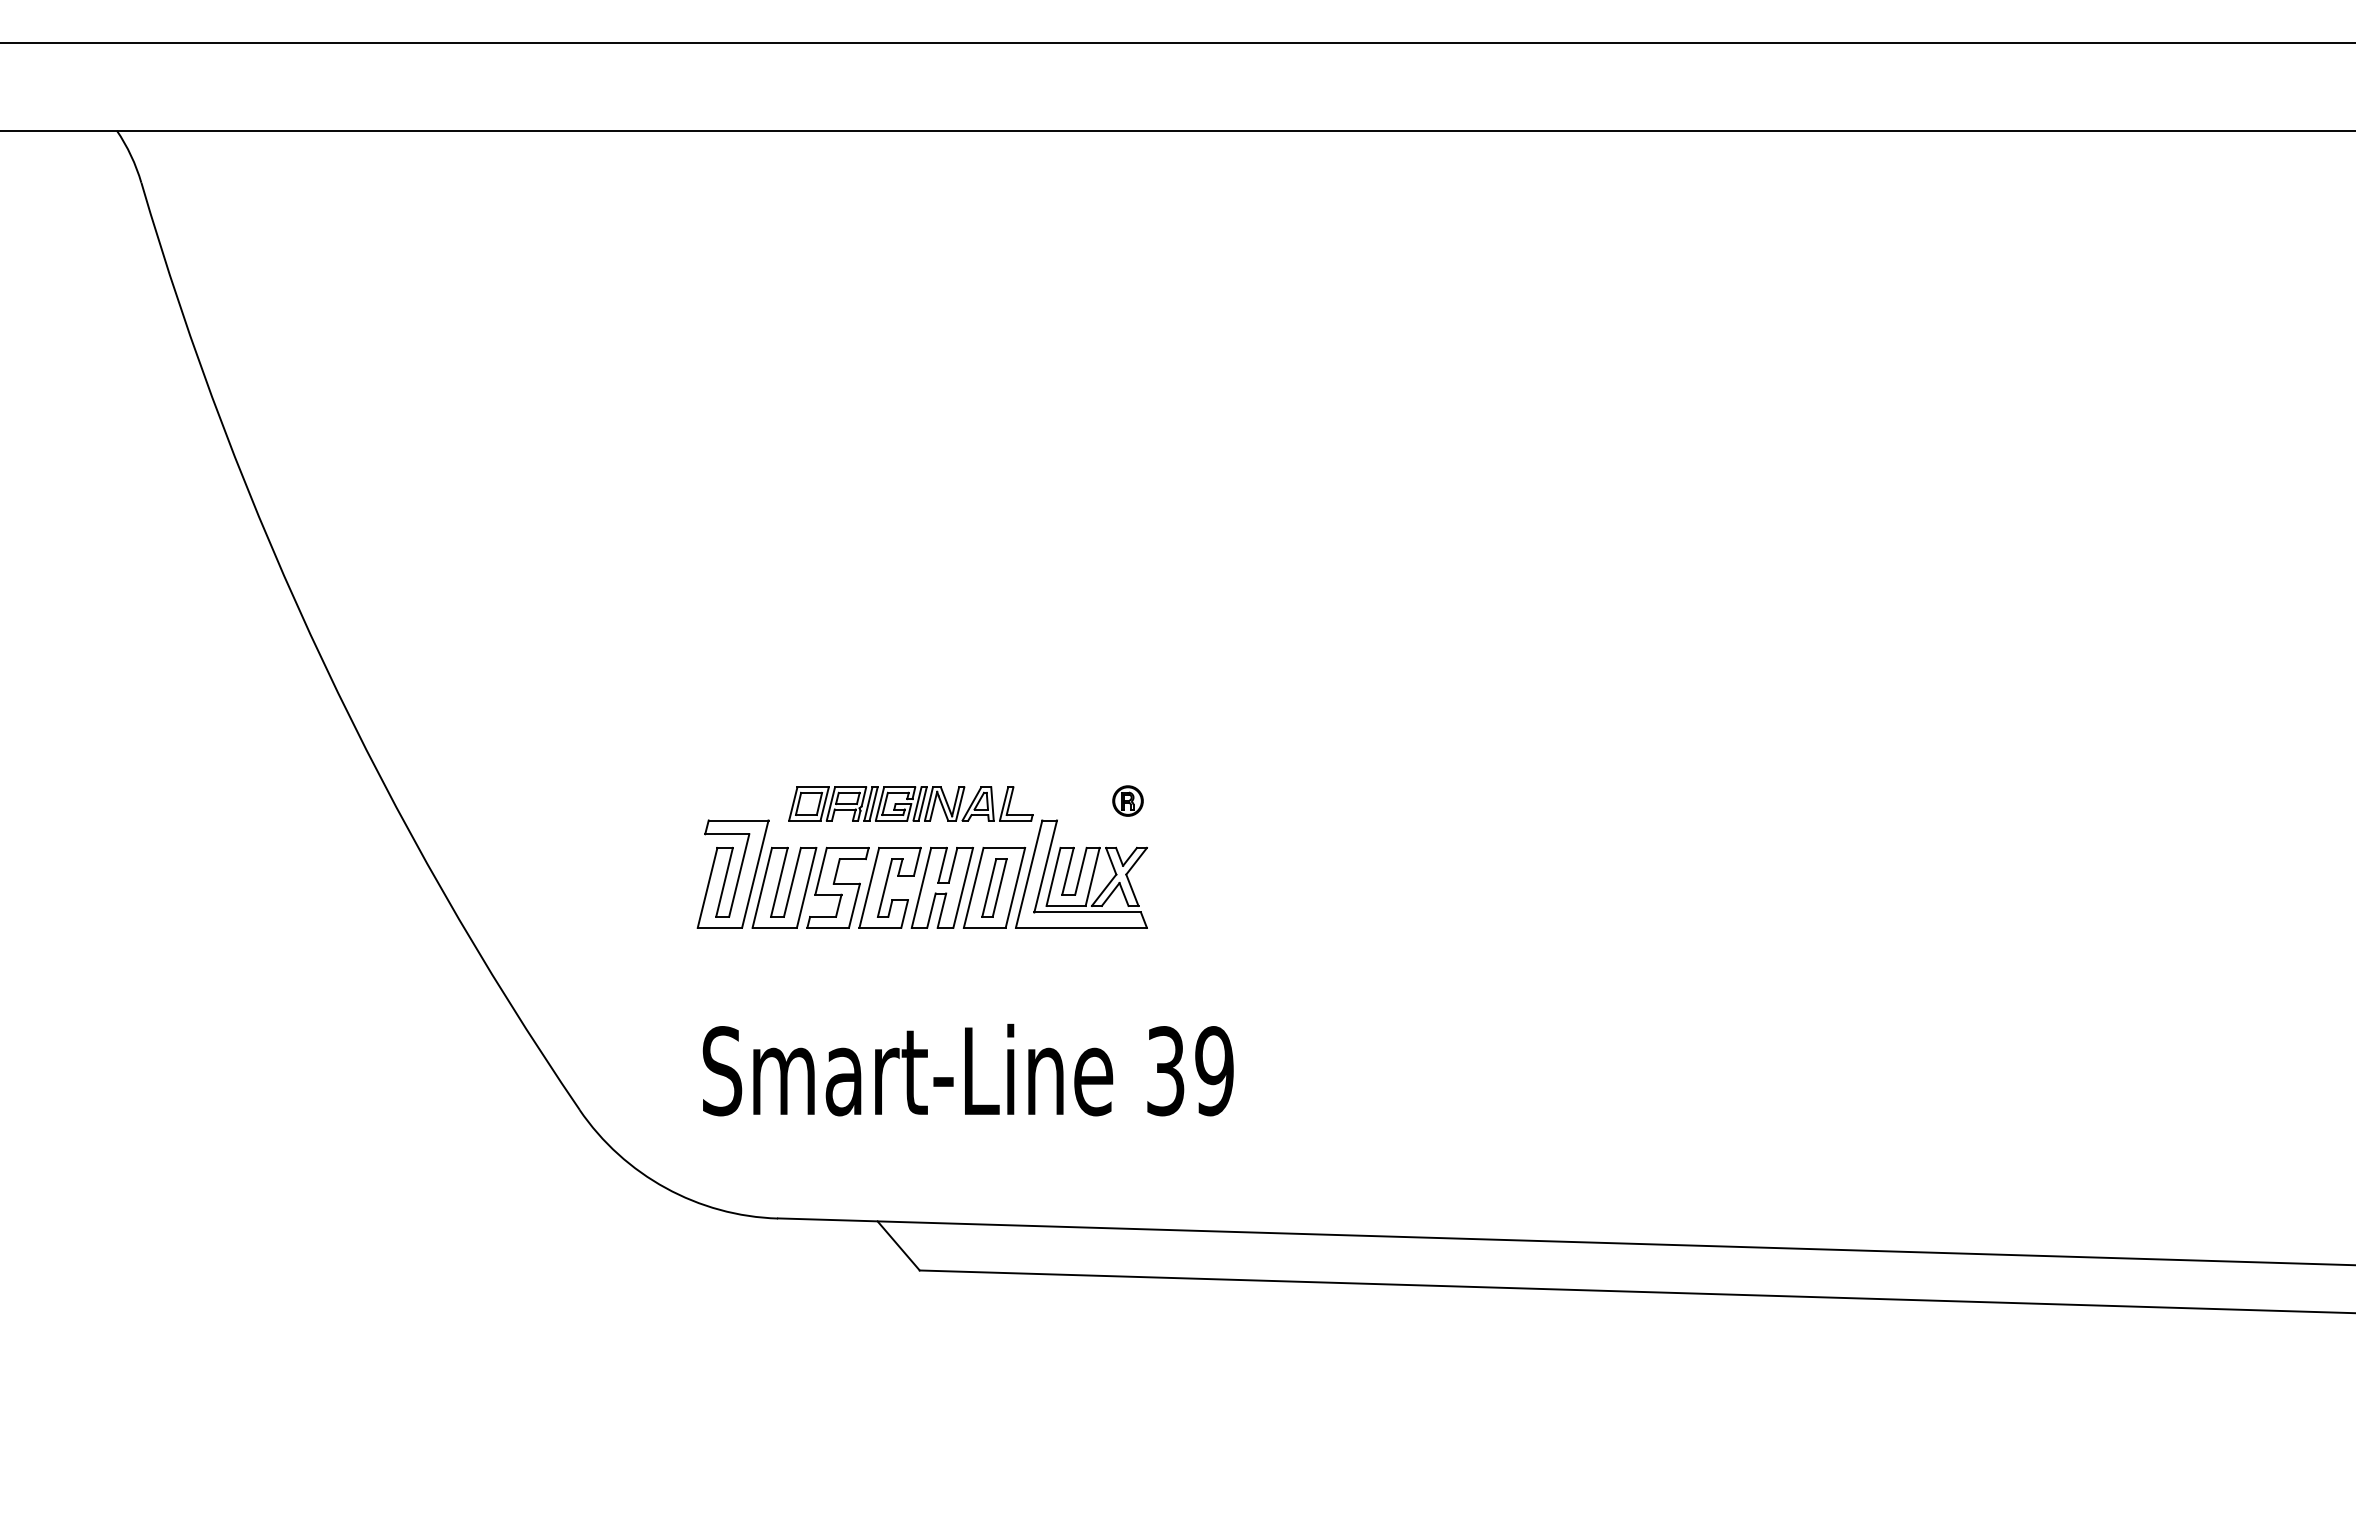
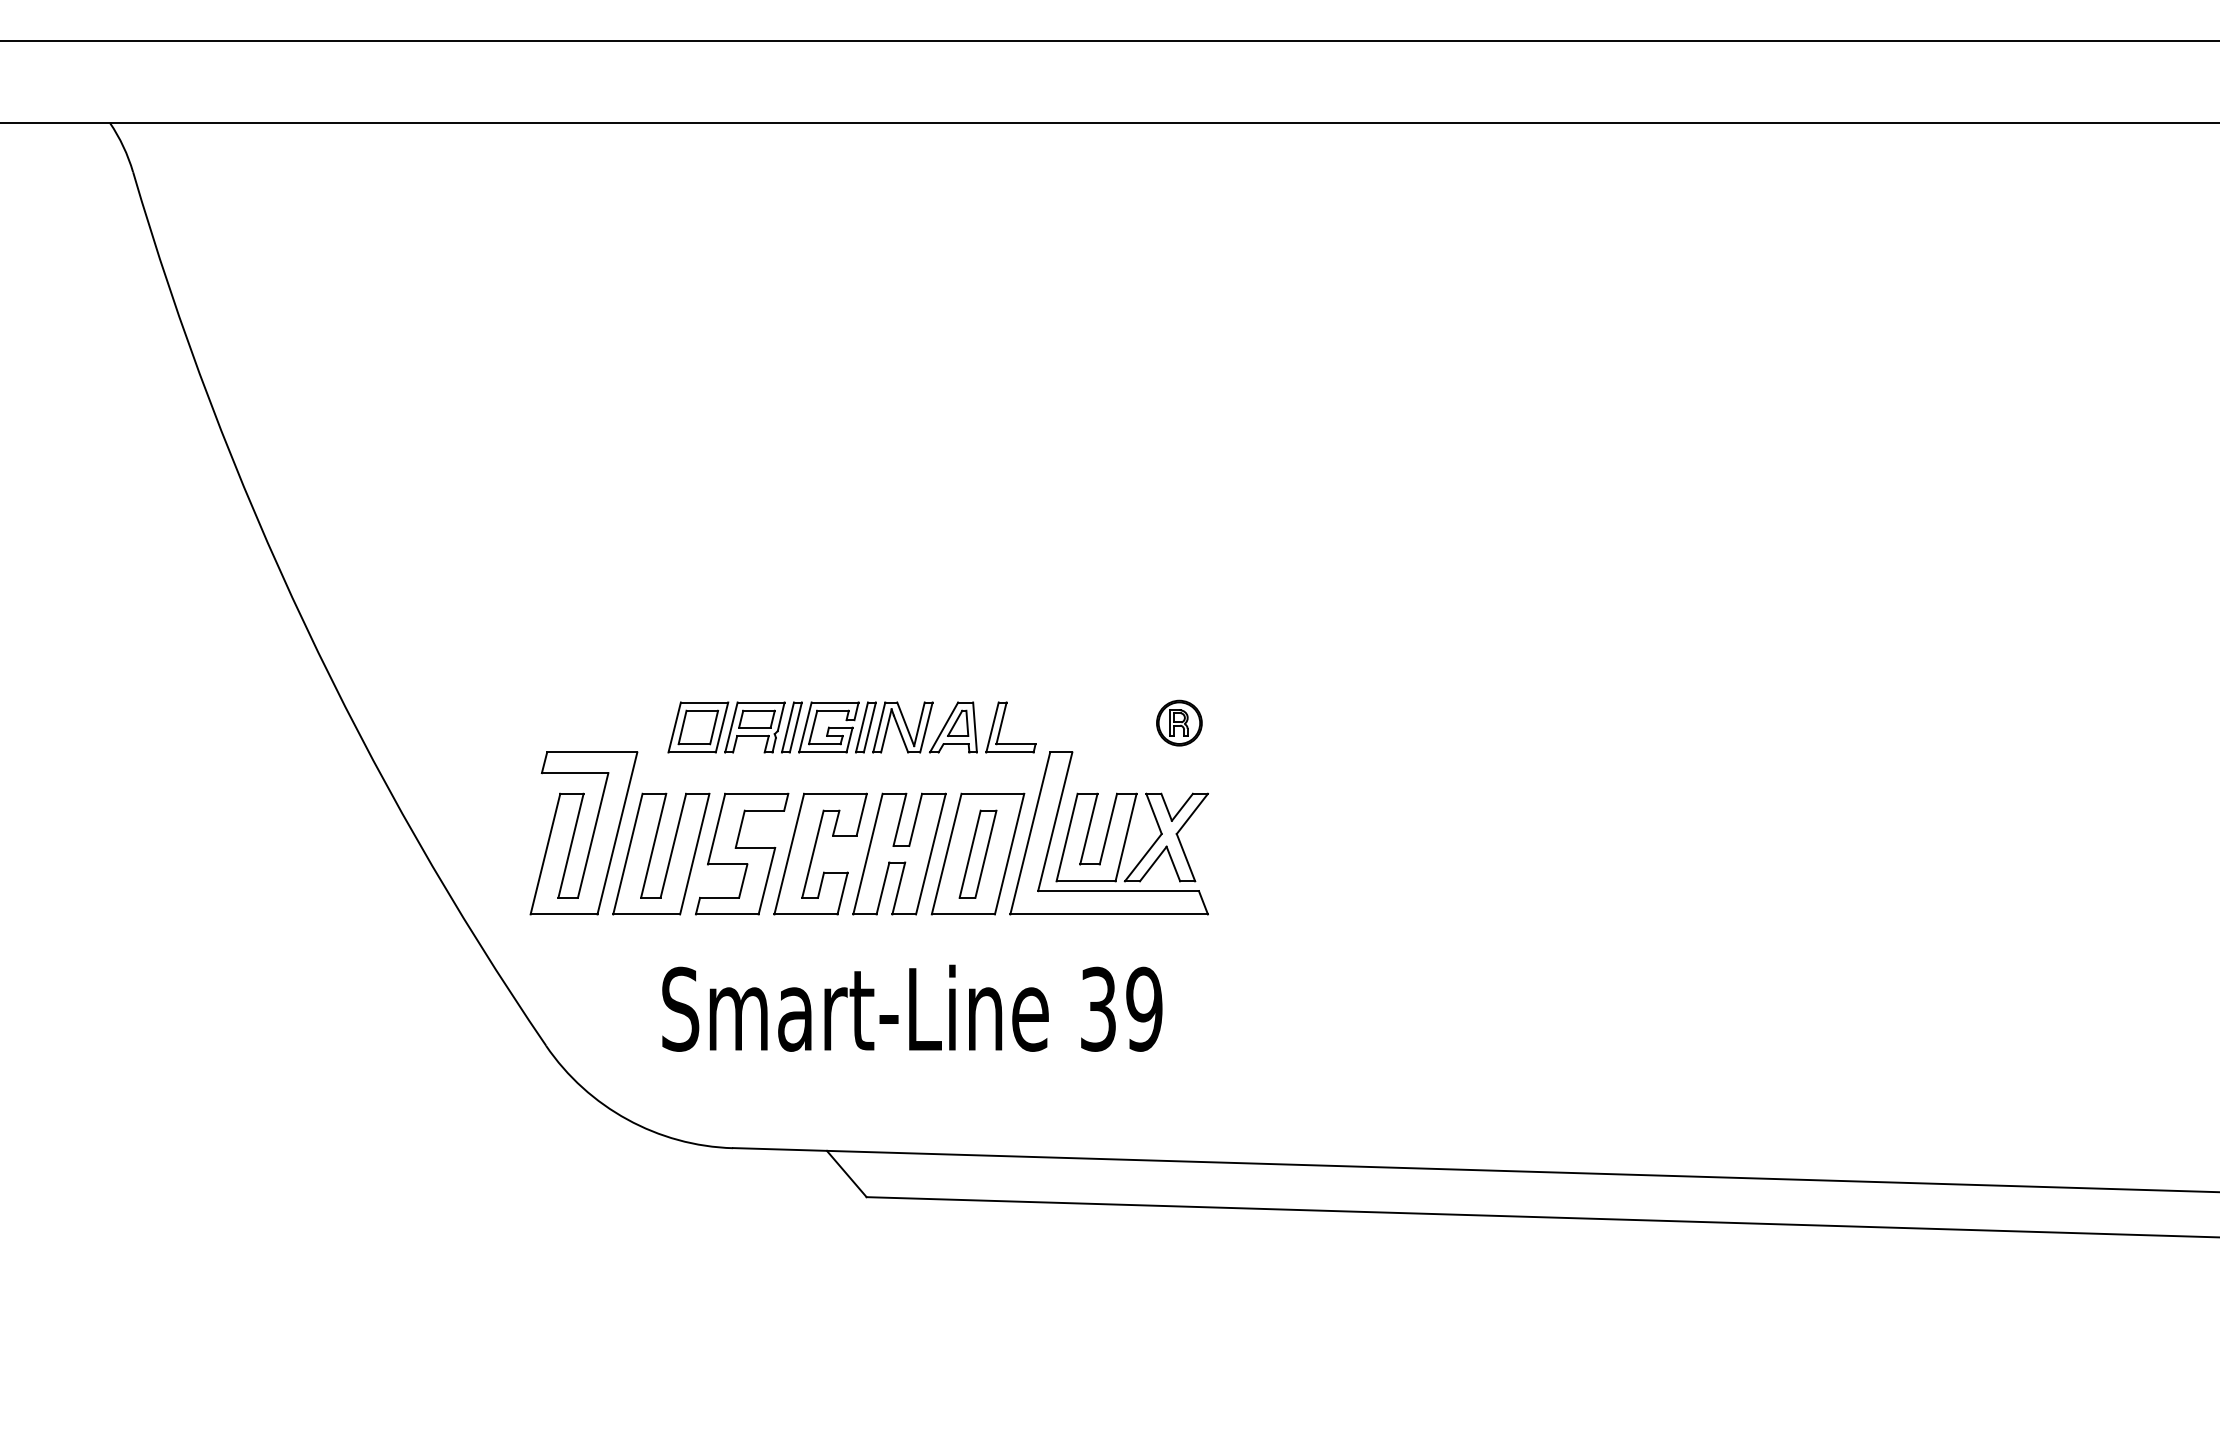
part: (921, 856) -> (868, 807), size x1.6

